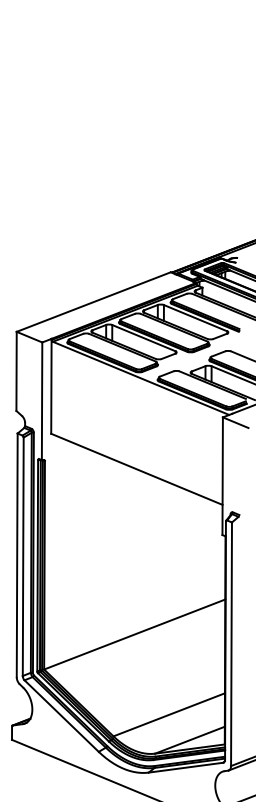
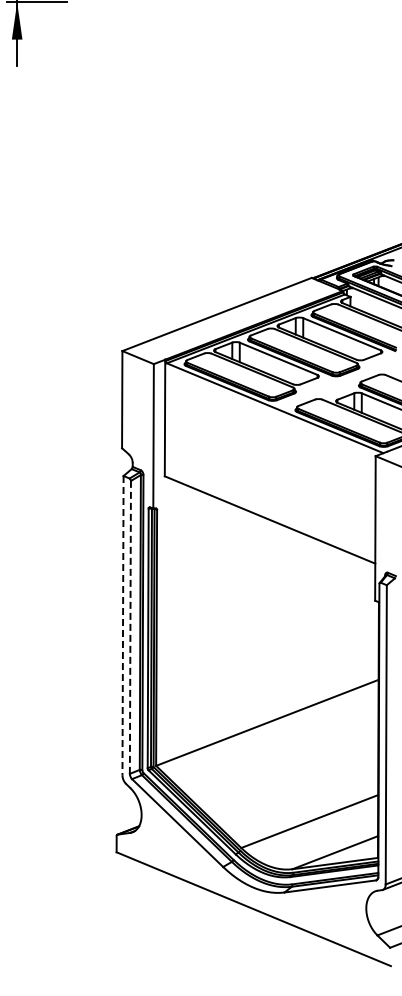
line: (17, 555) -> (123, 625), solid -> dashed
line: (23, 556) -> (130, 626), solid -> dashed

